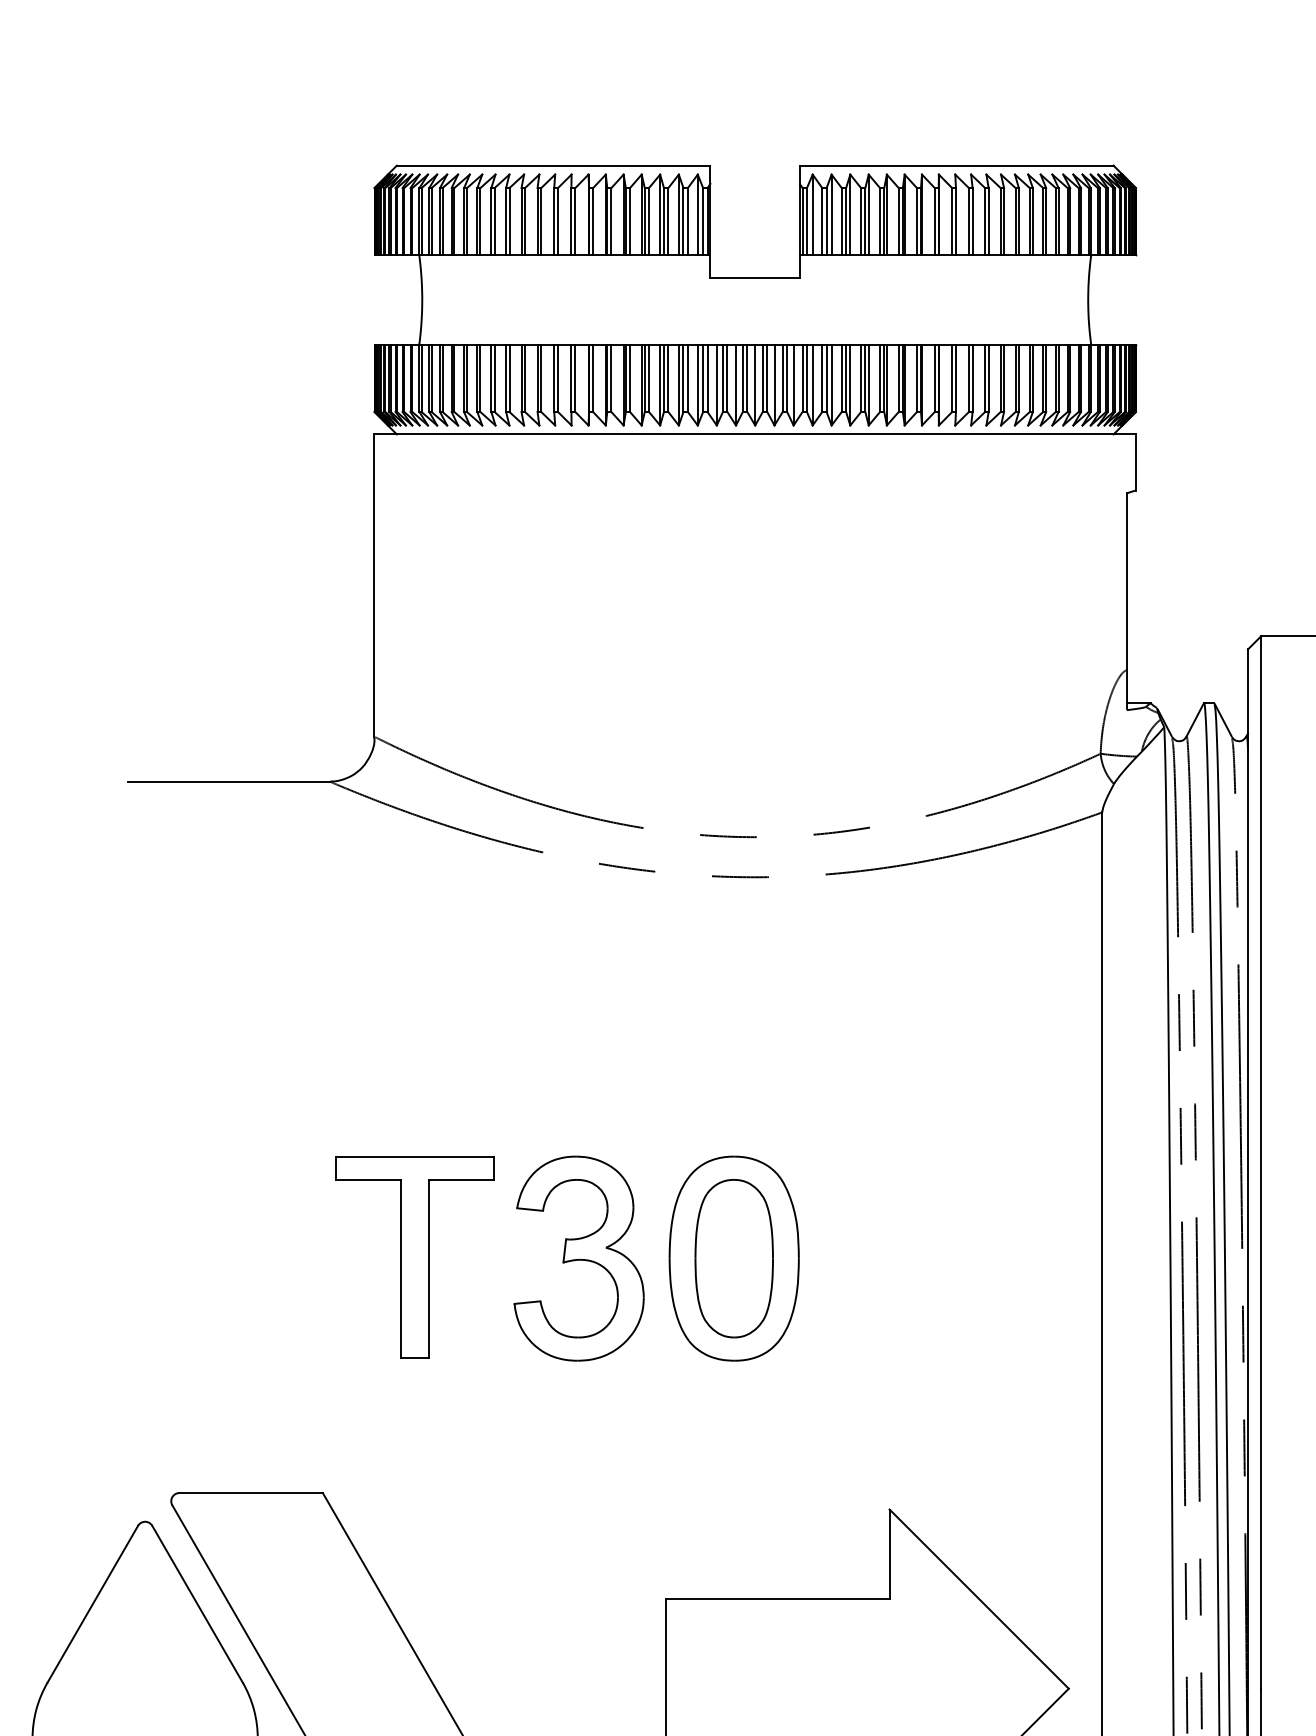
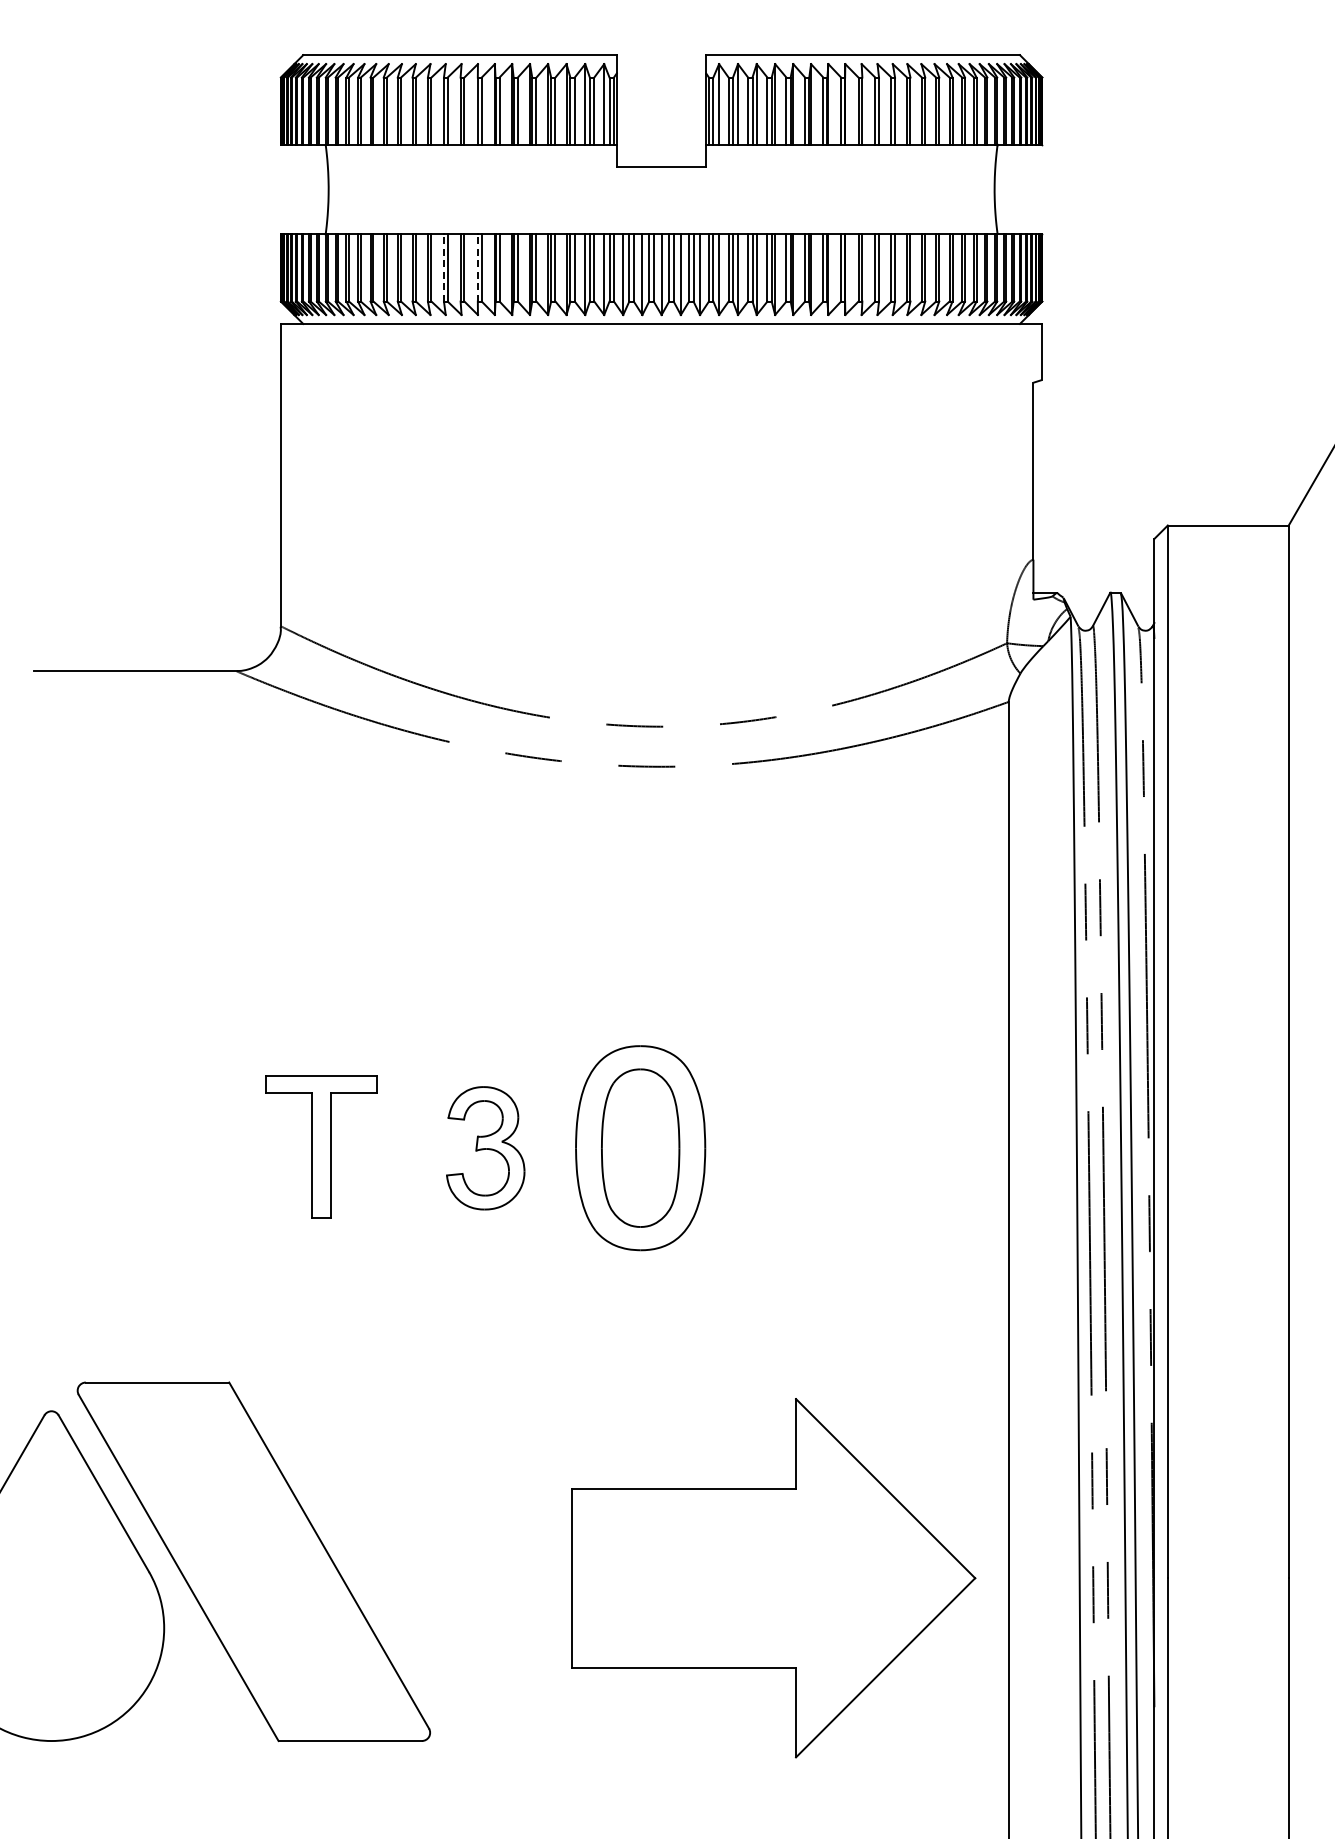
line: (537, 377) -> (443, 267), solid -> dashed
line: (571, 377) -> (477, 267), solid -> dashed
part: (415, 1256) -> (321, 1146), size x0.7
part: (579, 1258) -> (485, 1148), size x0.6

